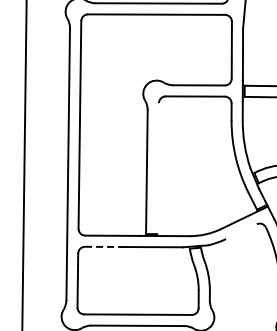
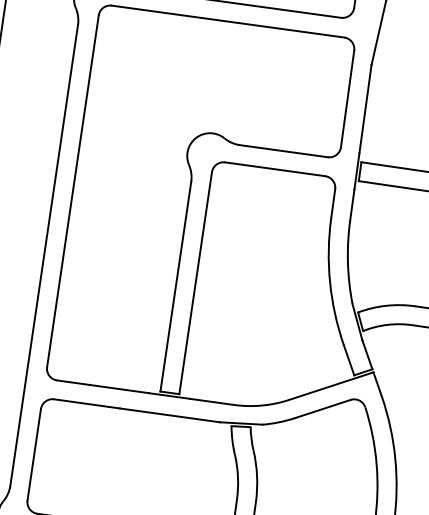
line: (157, 168) -> (194, 282), added
line: (241, 231) -> (322, 408), added
line: (104, 246) -> (87, 403), dashed -> solid

